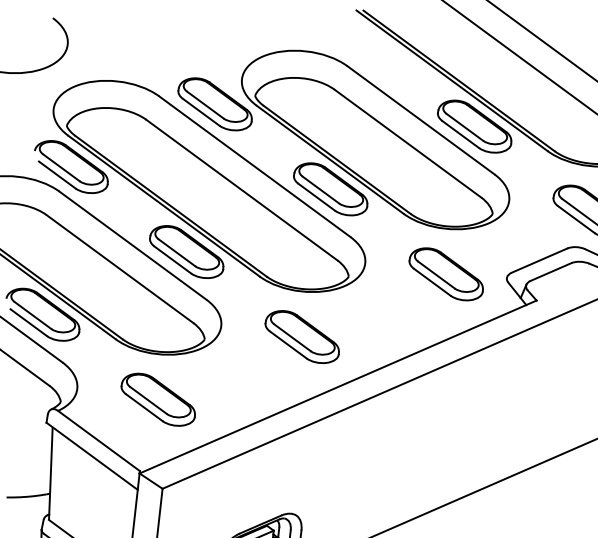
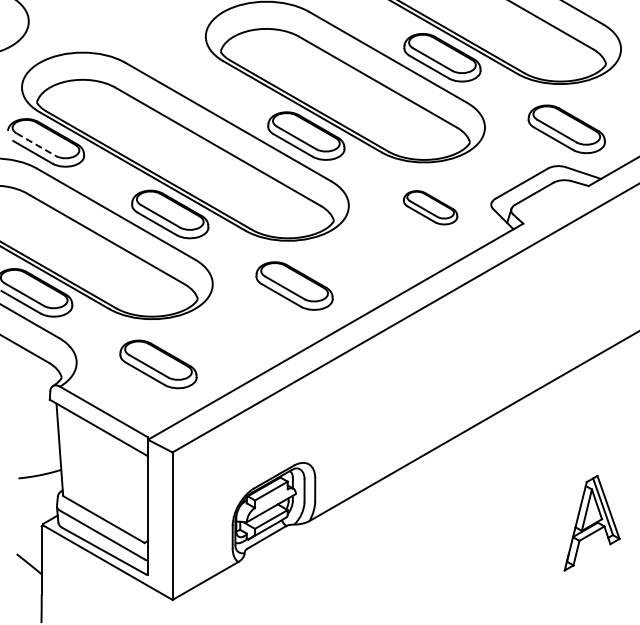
part: (215, 104) -> (182, 64), removed
line: (61, 167) -> (36, 144), solid -> dashed
part: (446, 274) -> (430, 207), size x0.7

